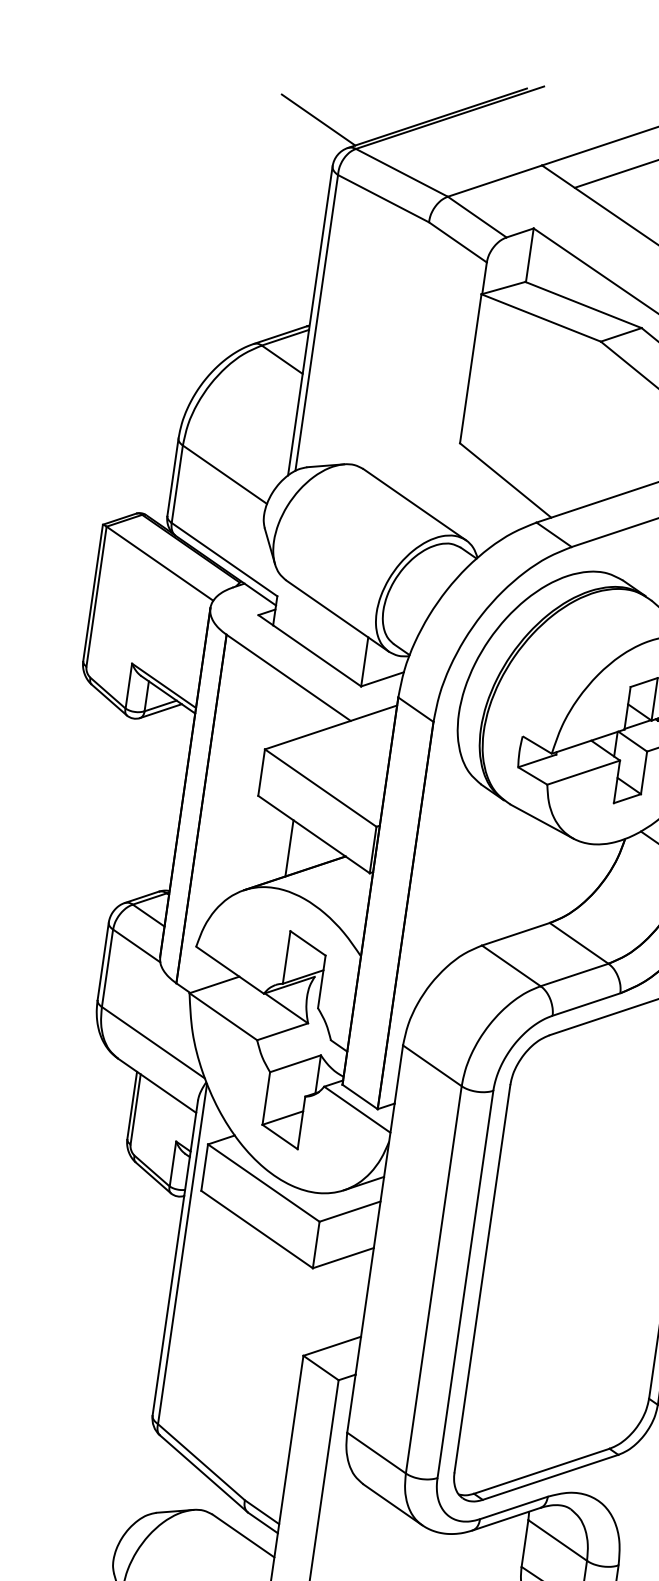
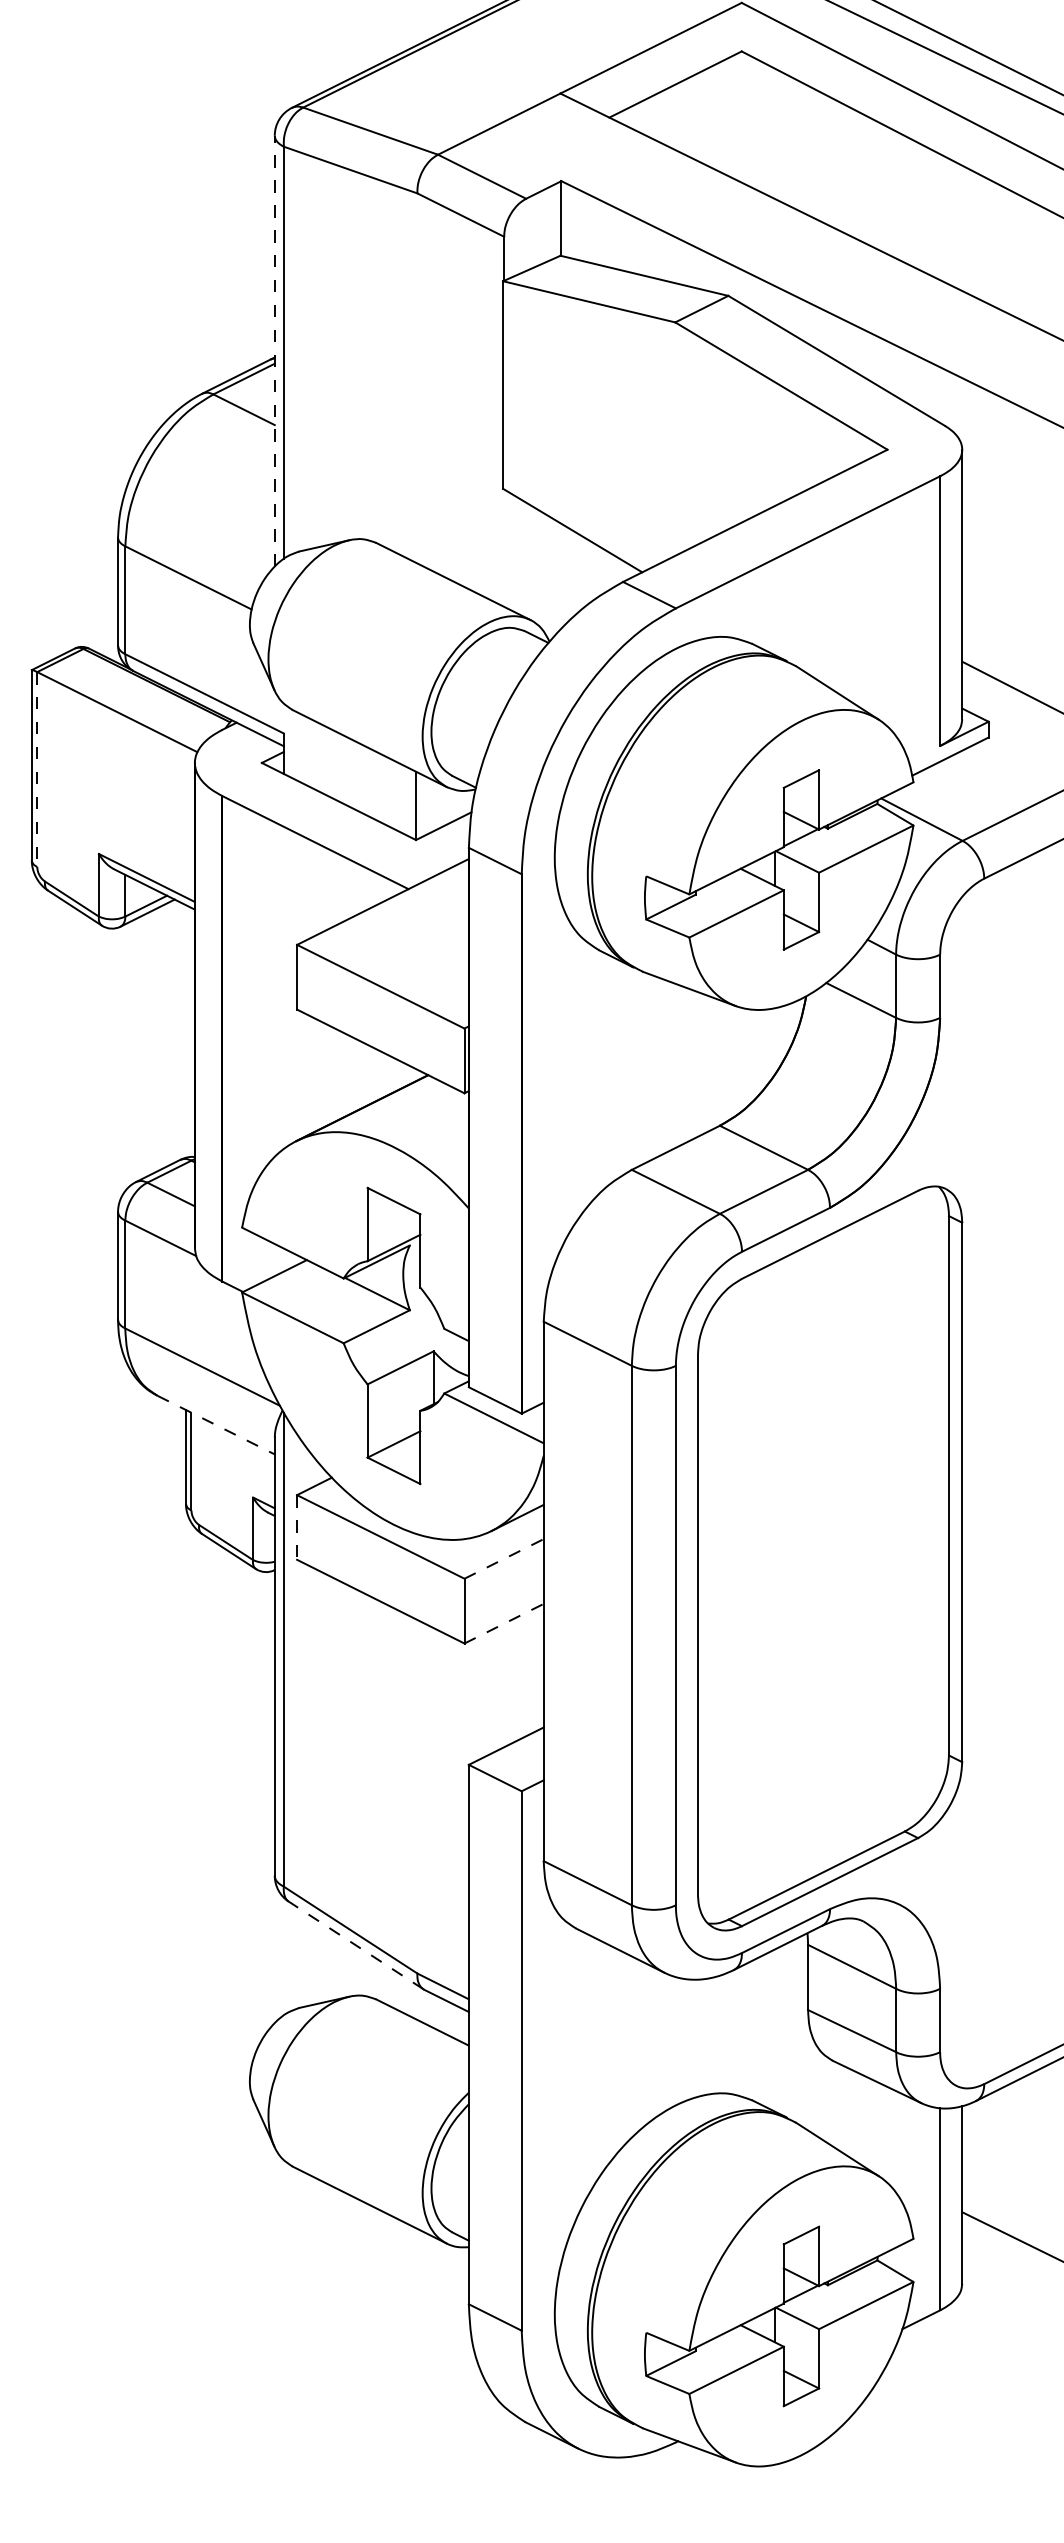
line: (318, 120) -> (246, 75), removed
line: (310, 320) -> (274, 350), solid -> dashed
line: (96, 597) -> (37, 770), solid -> dashed
line: (289, 848) -> (349, 1075), removed
line: (157, 1086) -> (216, 1425), solid -> dashed
line: (204, 1167) -> (297, 1527), solid -> dashed
line: (350, 1211) -> (504, 1558), solid -> dashed
line: (343, 1258) -> (504, 1623), solid -> dashed
line: (203, 1473) -> (355, 1945), solid -> dashed

